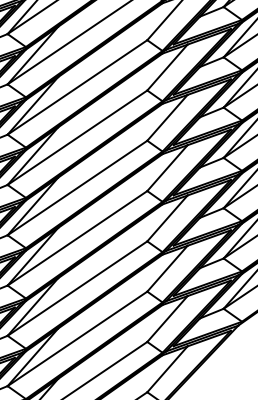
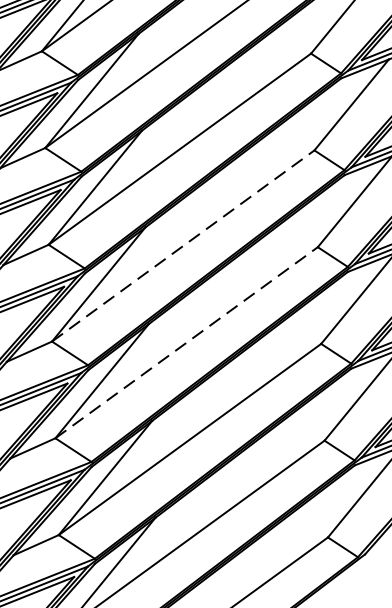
line: (77, 238) -> (183, 246), solid -> dashed
line: (77, 288) -> (186, 342), solid -> dashed

